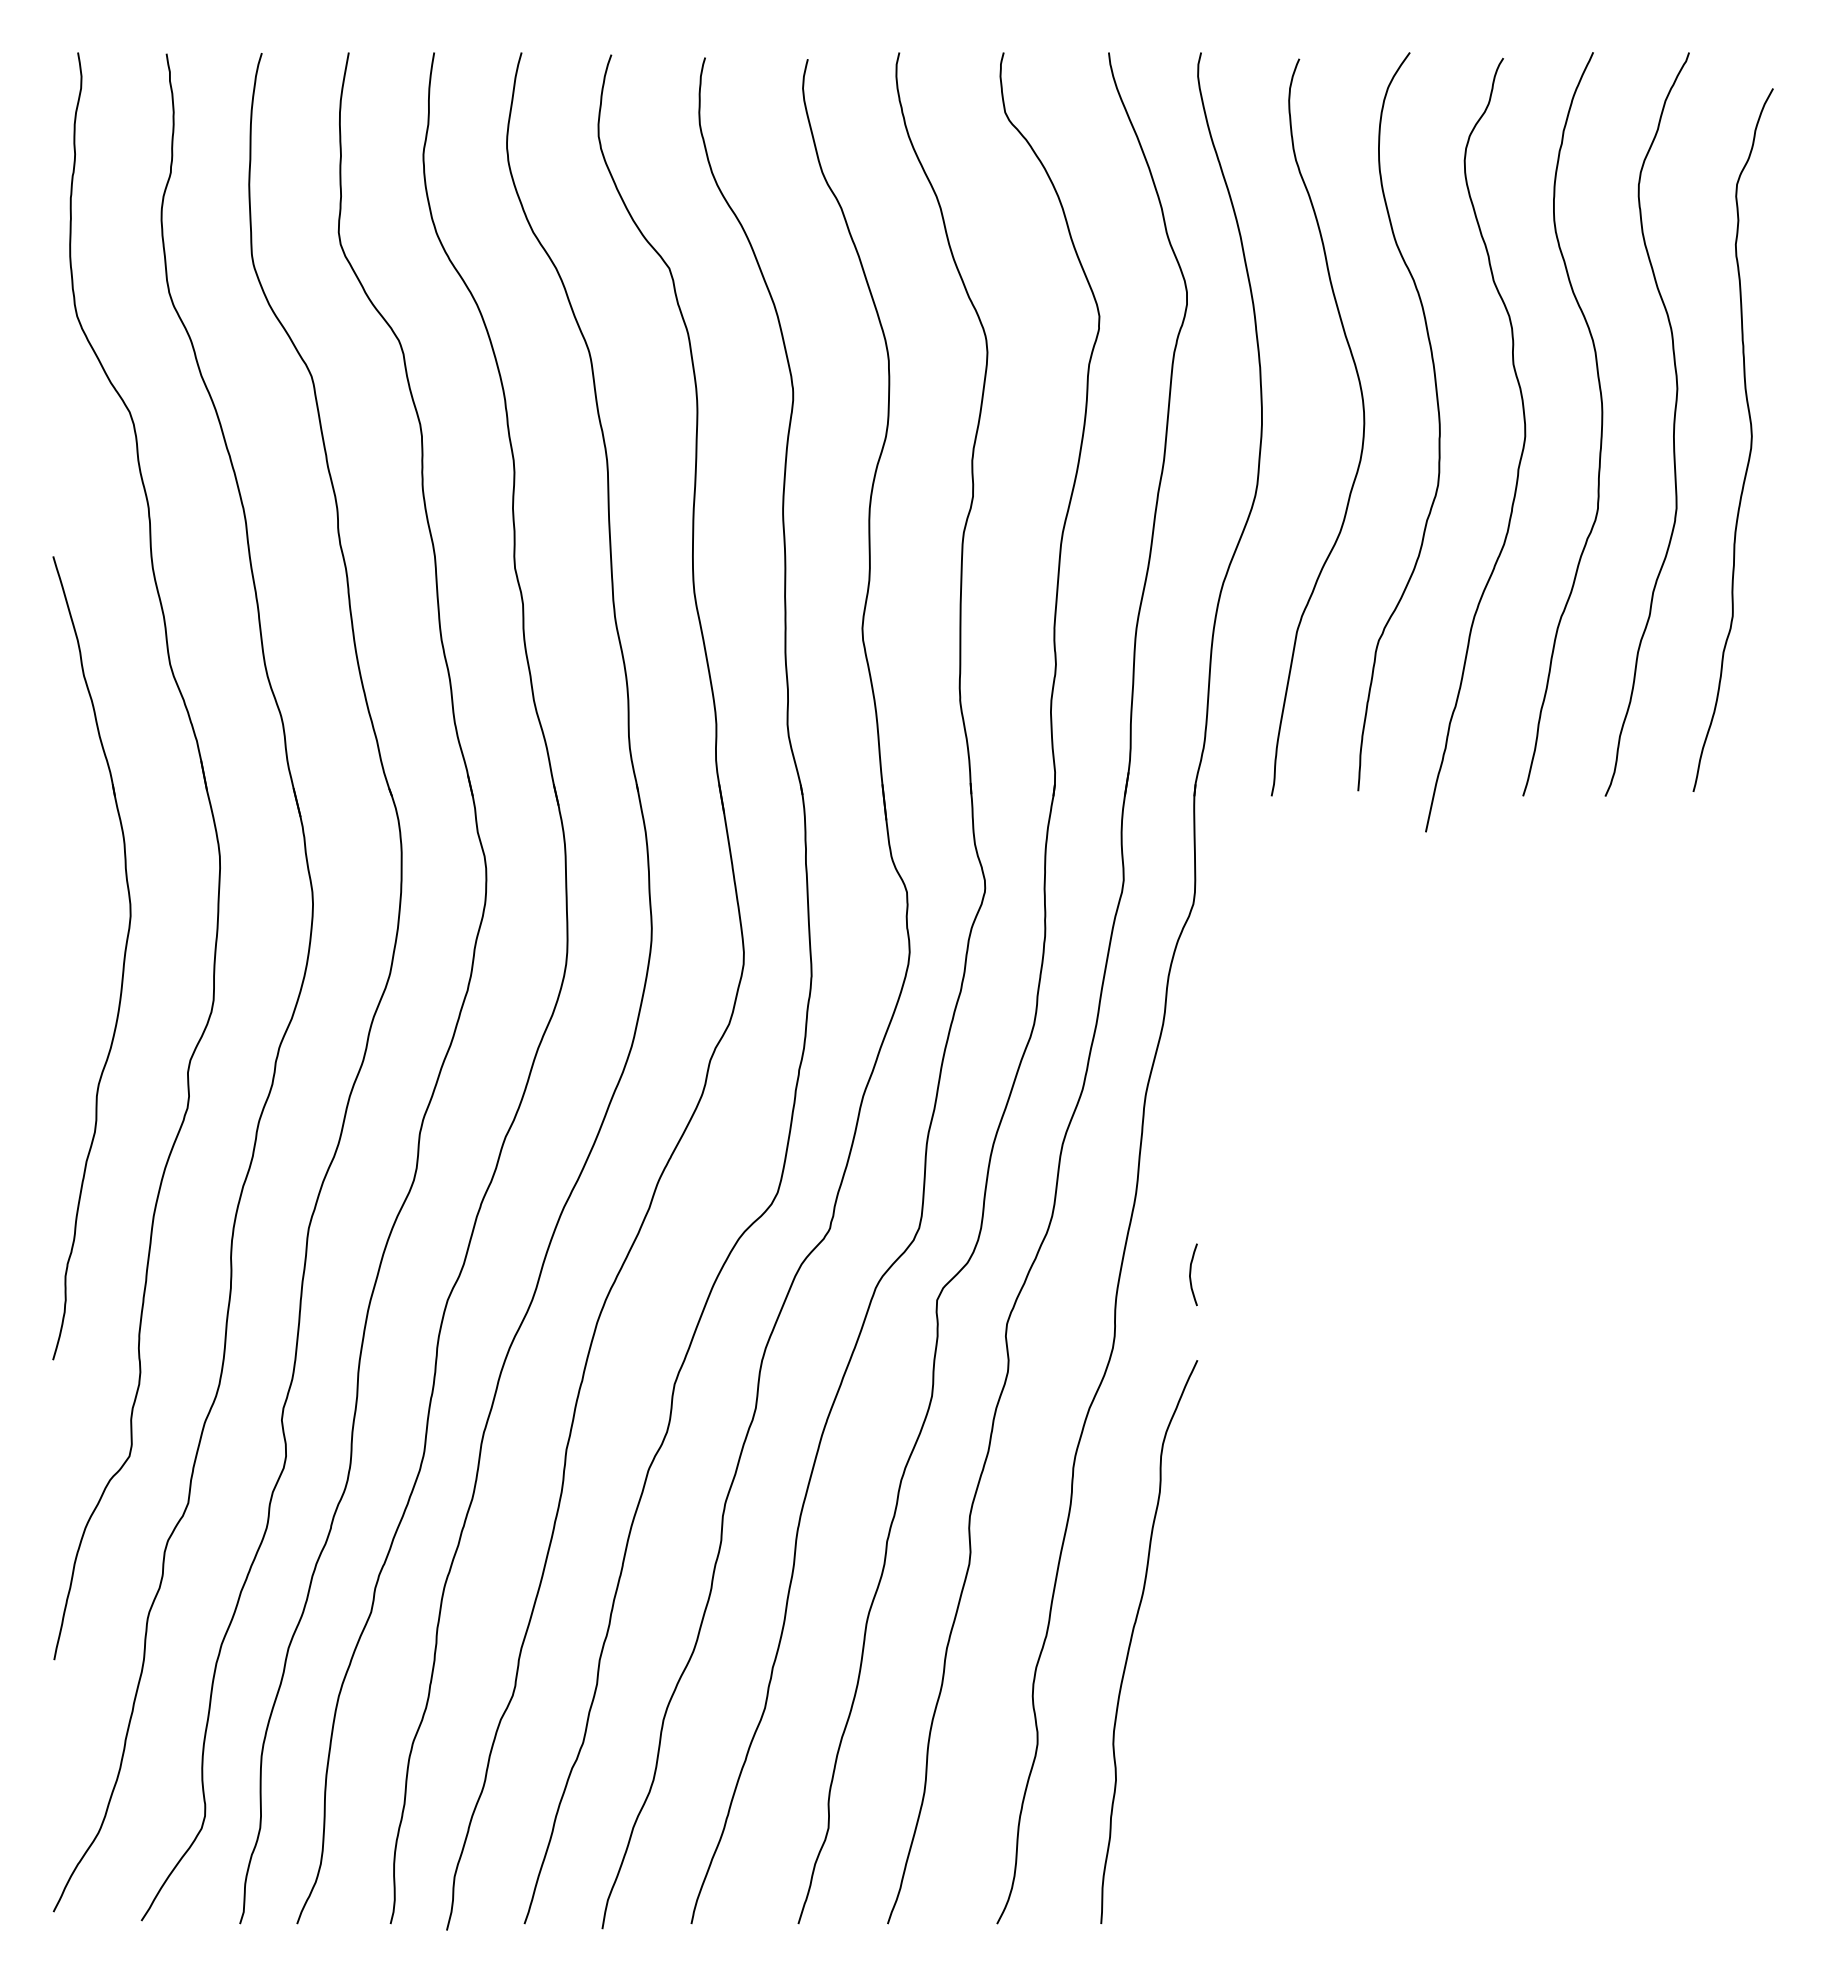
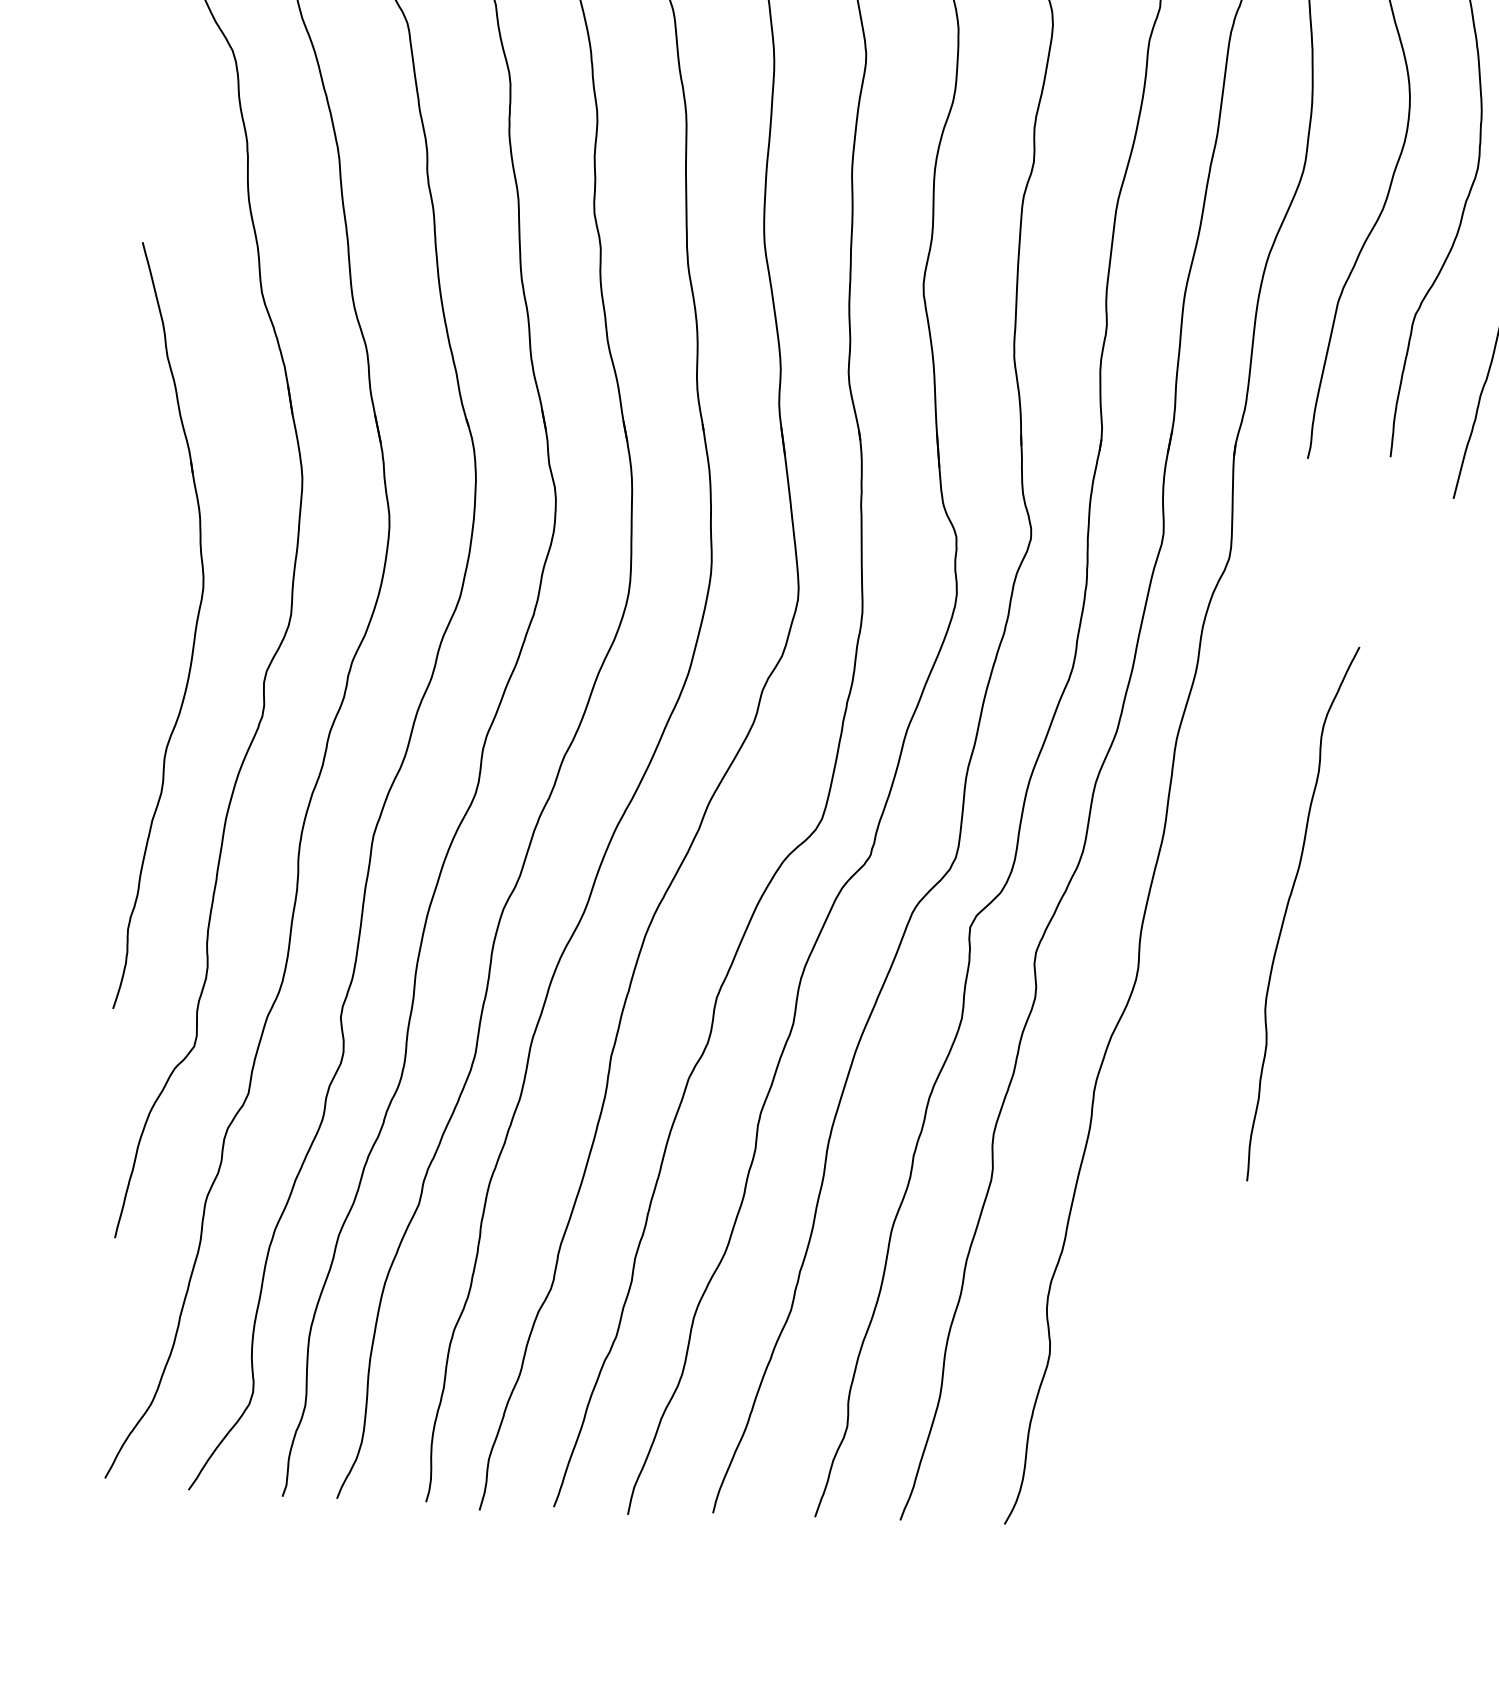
part: (123, 958) -> (194, 628), moved
curve: (1191, 1273) -> (1213, 911), removed
curve: (1132, 1638) -> (1287, 910), moved

